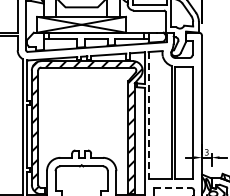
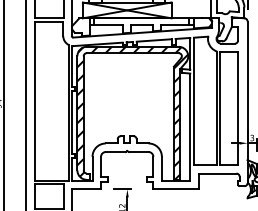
line: (148, 115) -> (194, 101), dashed -> solid
line: (171, 187) -> (217, 173), dashed -> solid

